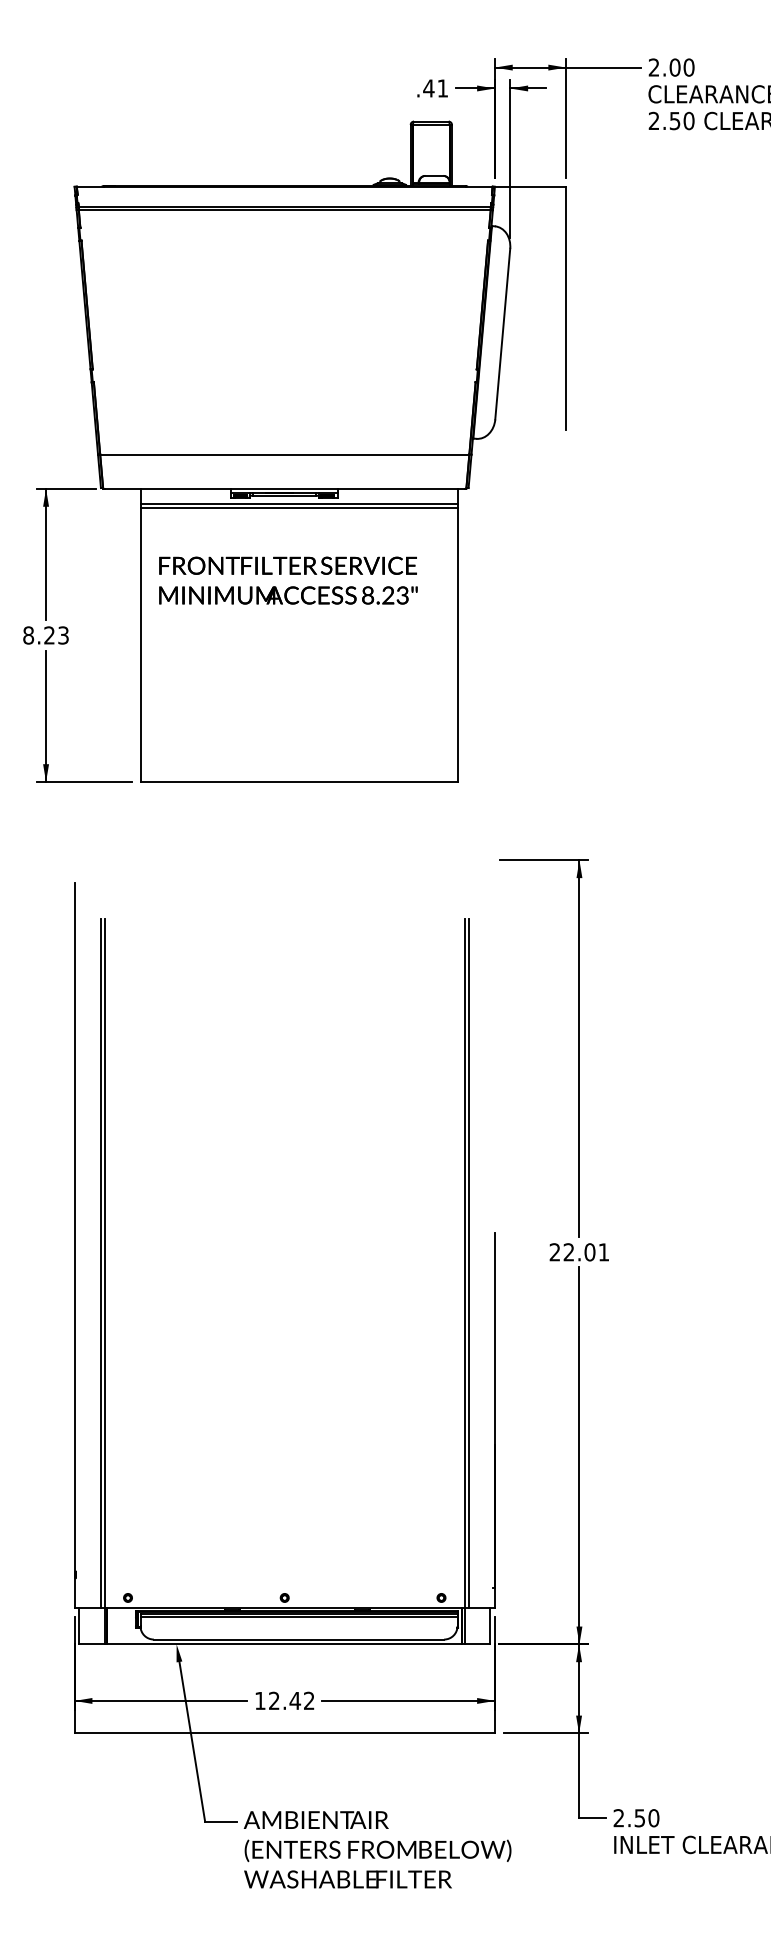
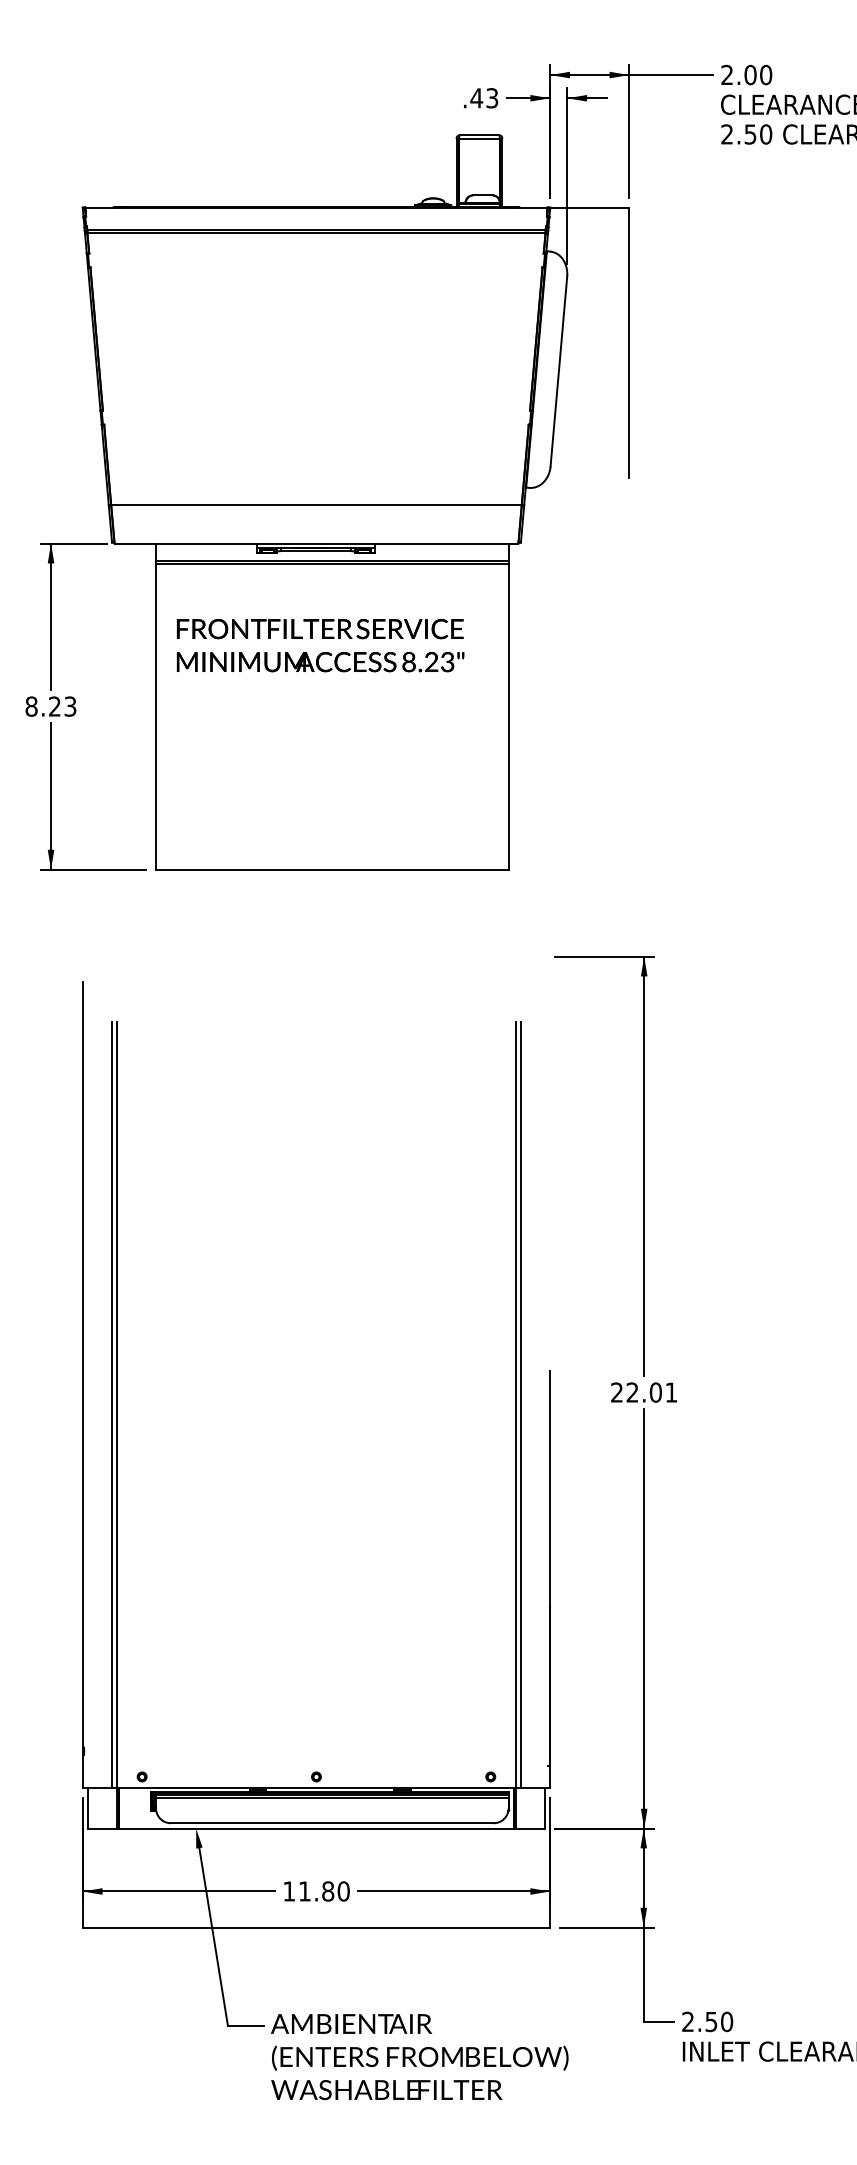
text: (442, 88) -> (491, 98), .41 -> .43
text: (291, 1700) -> (323, 1890), 12.42 -> 11.80

